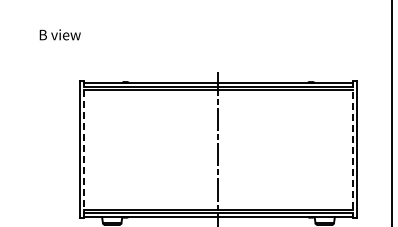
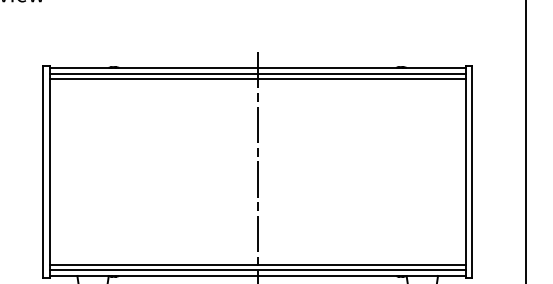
line: (84, 149) -> (50, 171), dashed -> solid
line: (352, 149) -> (465, 171), dashed -> solid

